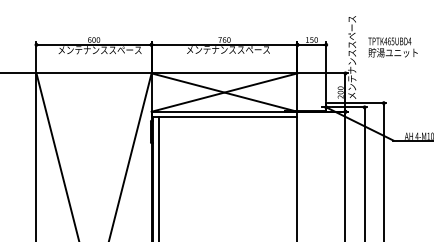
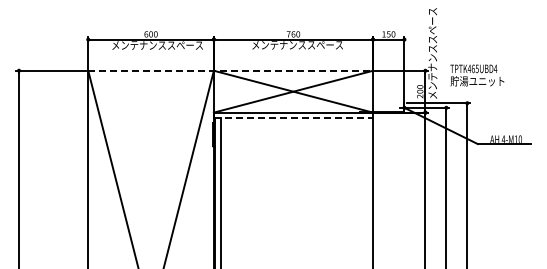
text: (393, 47) -> (477, 75), moved
line: (167, 73) -> (231, 70), solid -> dashed
line: (224, 117) -> (293, 118), solid -> dashed

